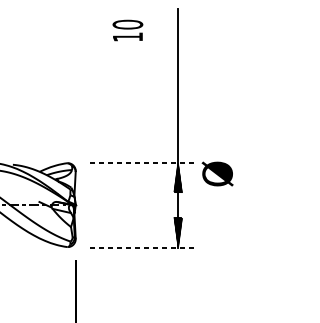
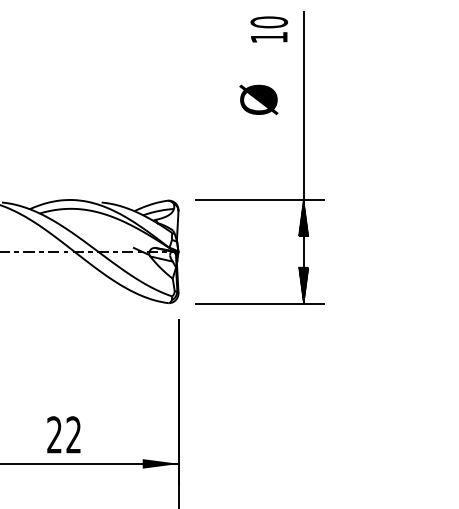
text: (128, 30) -> (269, 29), moved
line: (142, 162) -> (260, 199), dashed -> solid
text: (217, 173) -> (258, 99), moved
line: (142, 247) -> (260, 303), dashed -> solid

